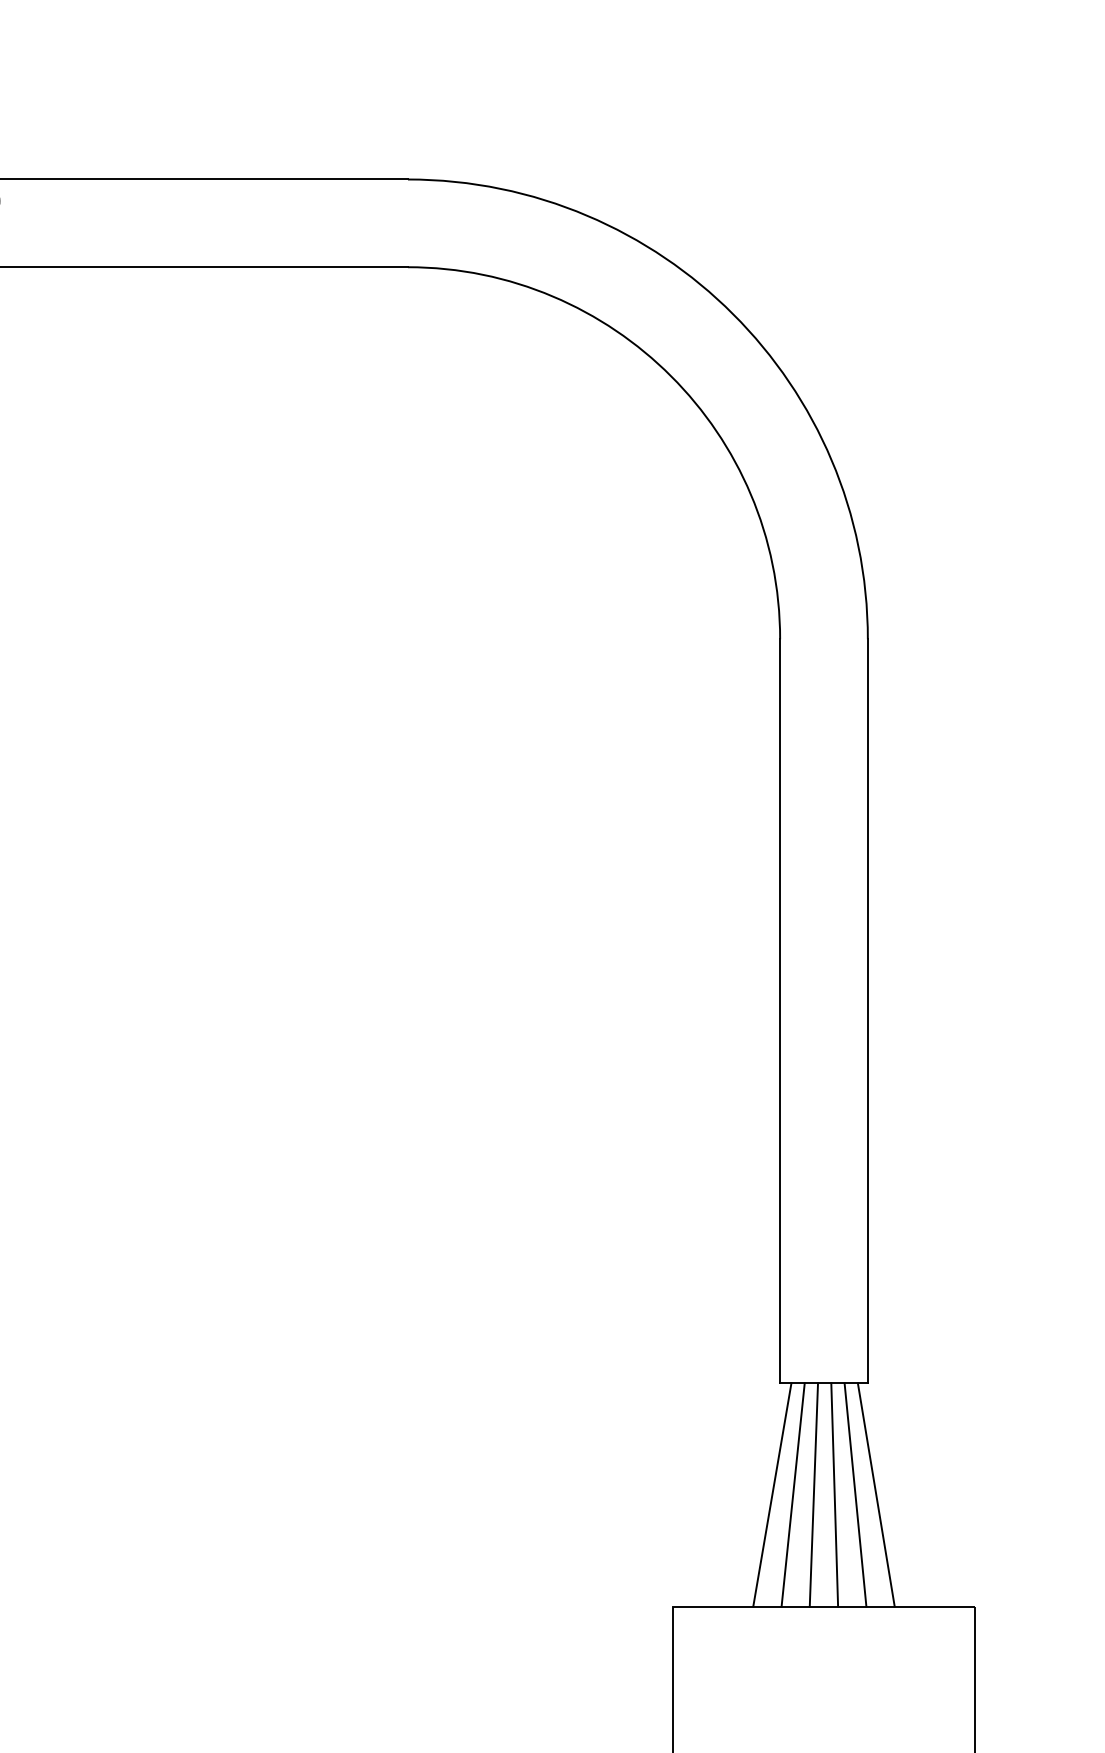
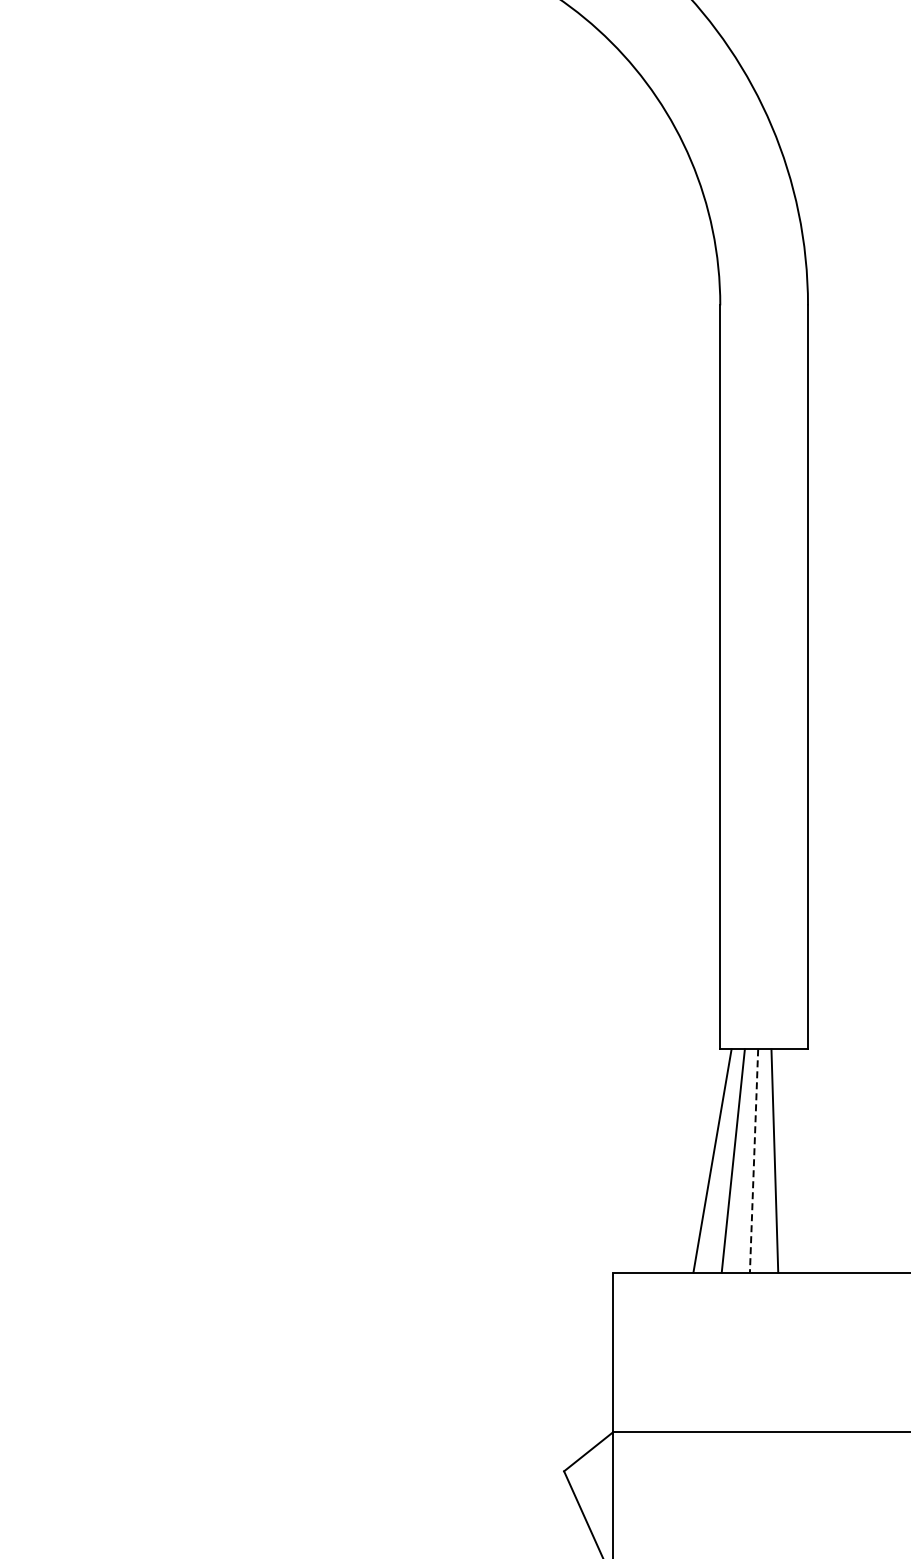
line: (813, 1494) -> (753, 1160), solid -> dashed
line: (855, 1494) -> (795, 1160), removed
line: (875, 1494) -> (815, 1160), removed

